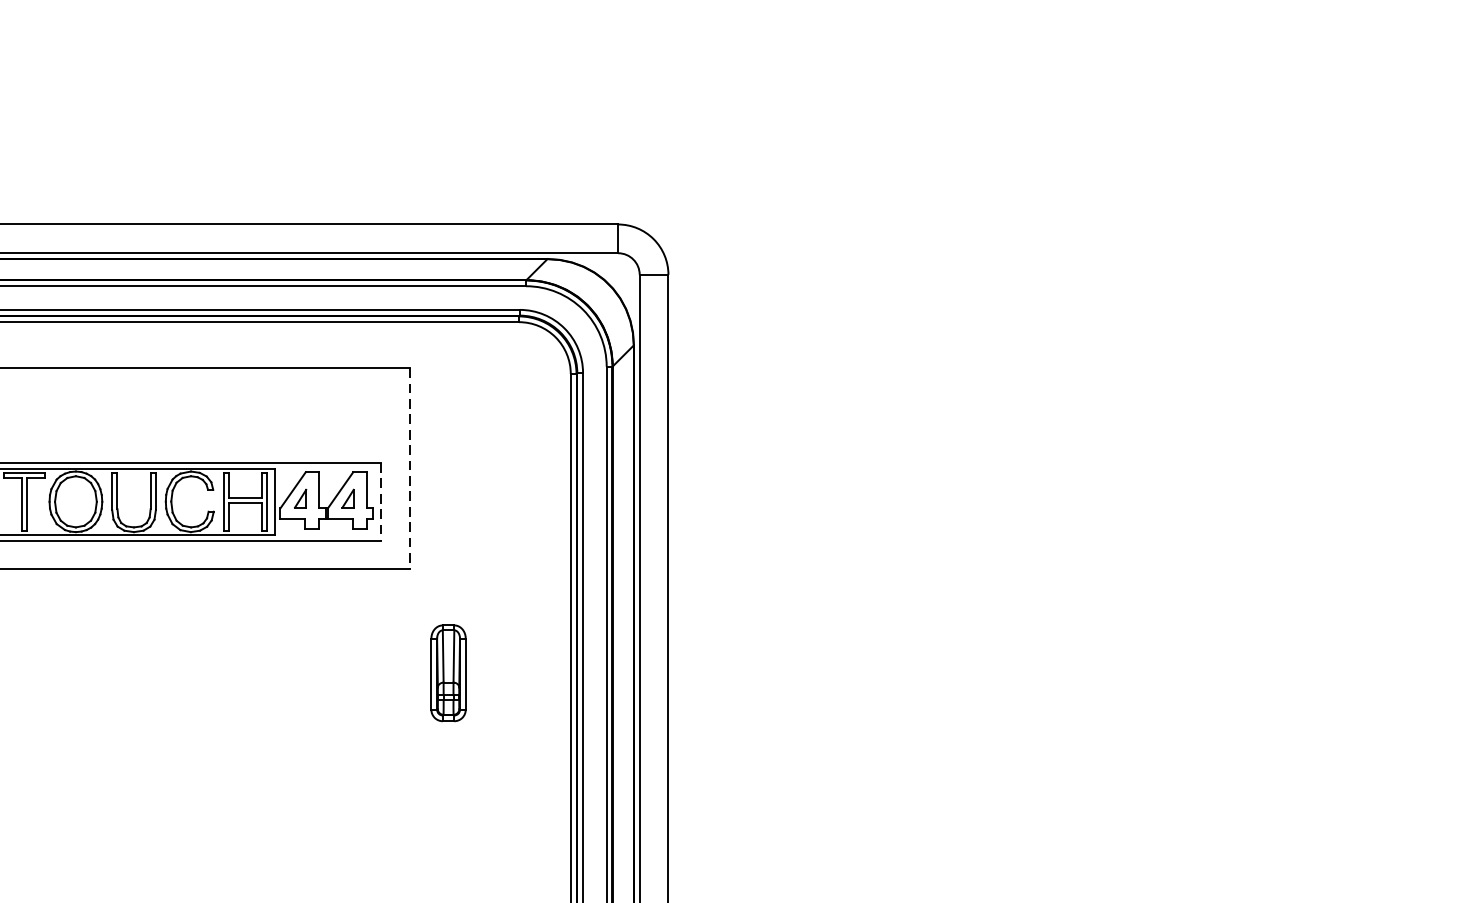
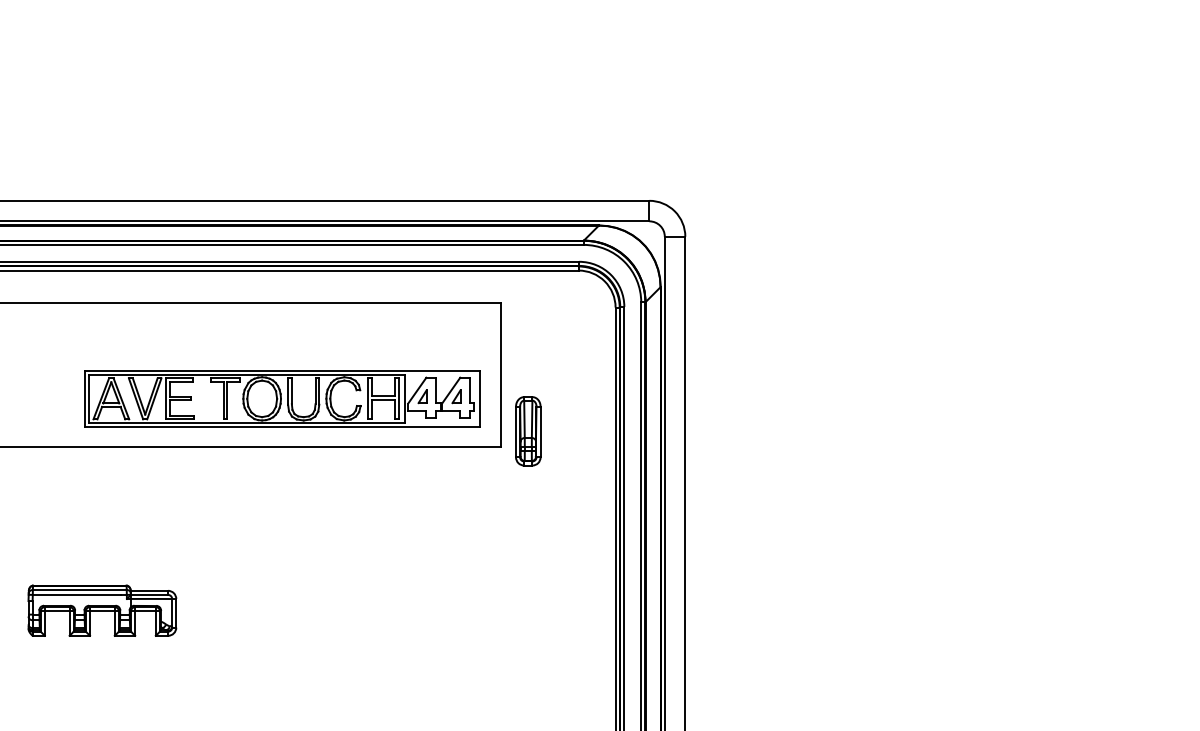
line: (409, 469) -> (500, 375), dashed -> solid
line: (381, 501) -> (480, 398), dashed -> solid
part: (448, 673) -> (528, 431), moved

